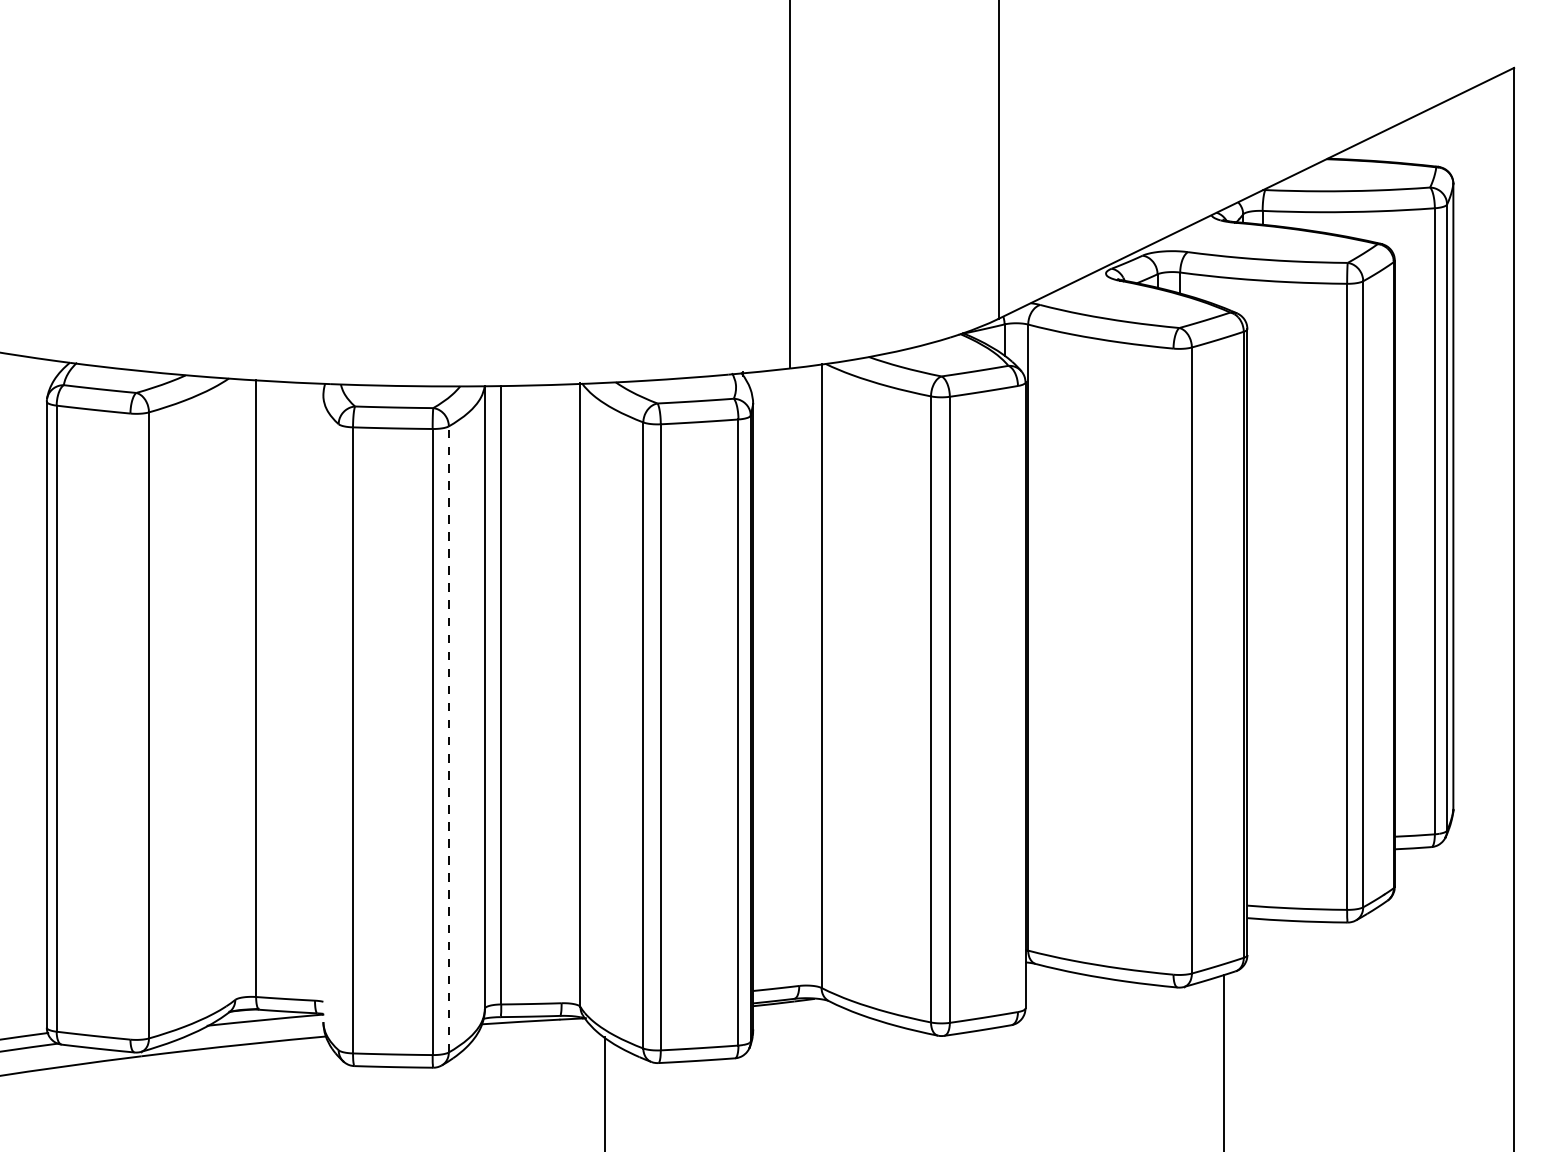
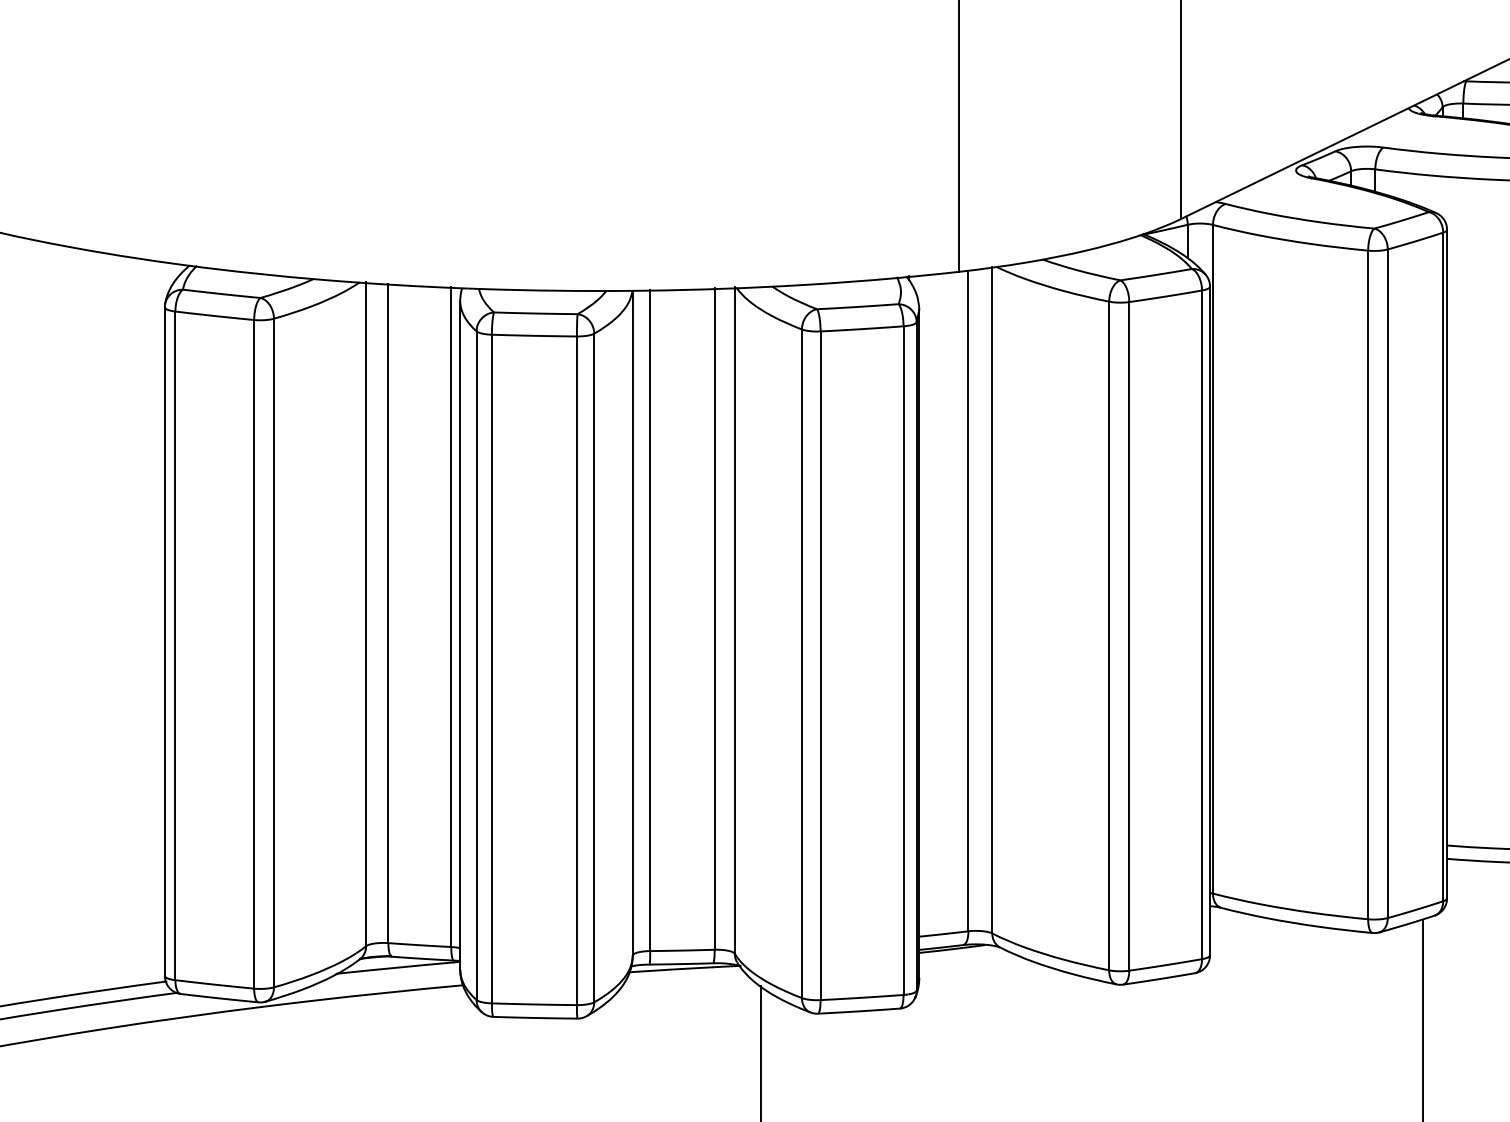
line: (1173, 661) -> (1368, 584), added
line: (799, 676) -> (968, 600), added
line: (235, 688) -> (366, 613), added
line: (315, 691) -> (451, 616), added
line: (561, 693) -> (714, 618), added
line: (1017, 699) -> (1201, 625), added
line: (323, 709) -> (460, 636), added
line: (130, 726) -> (254, 654), added
line: (338, 737) -> (476, 665), added
line: (448, 738) -> (593, 667), dashed -> solid

